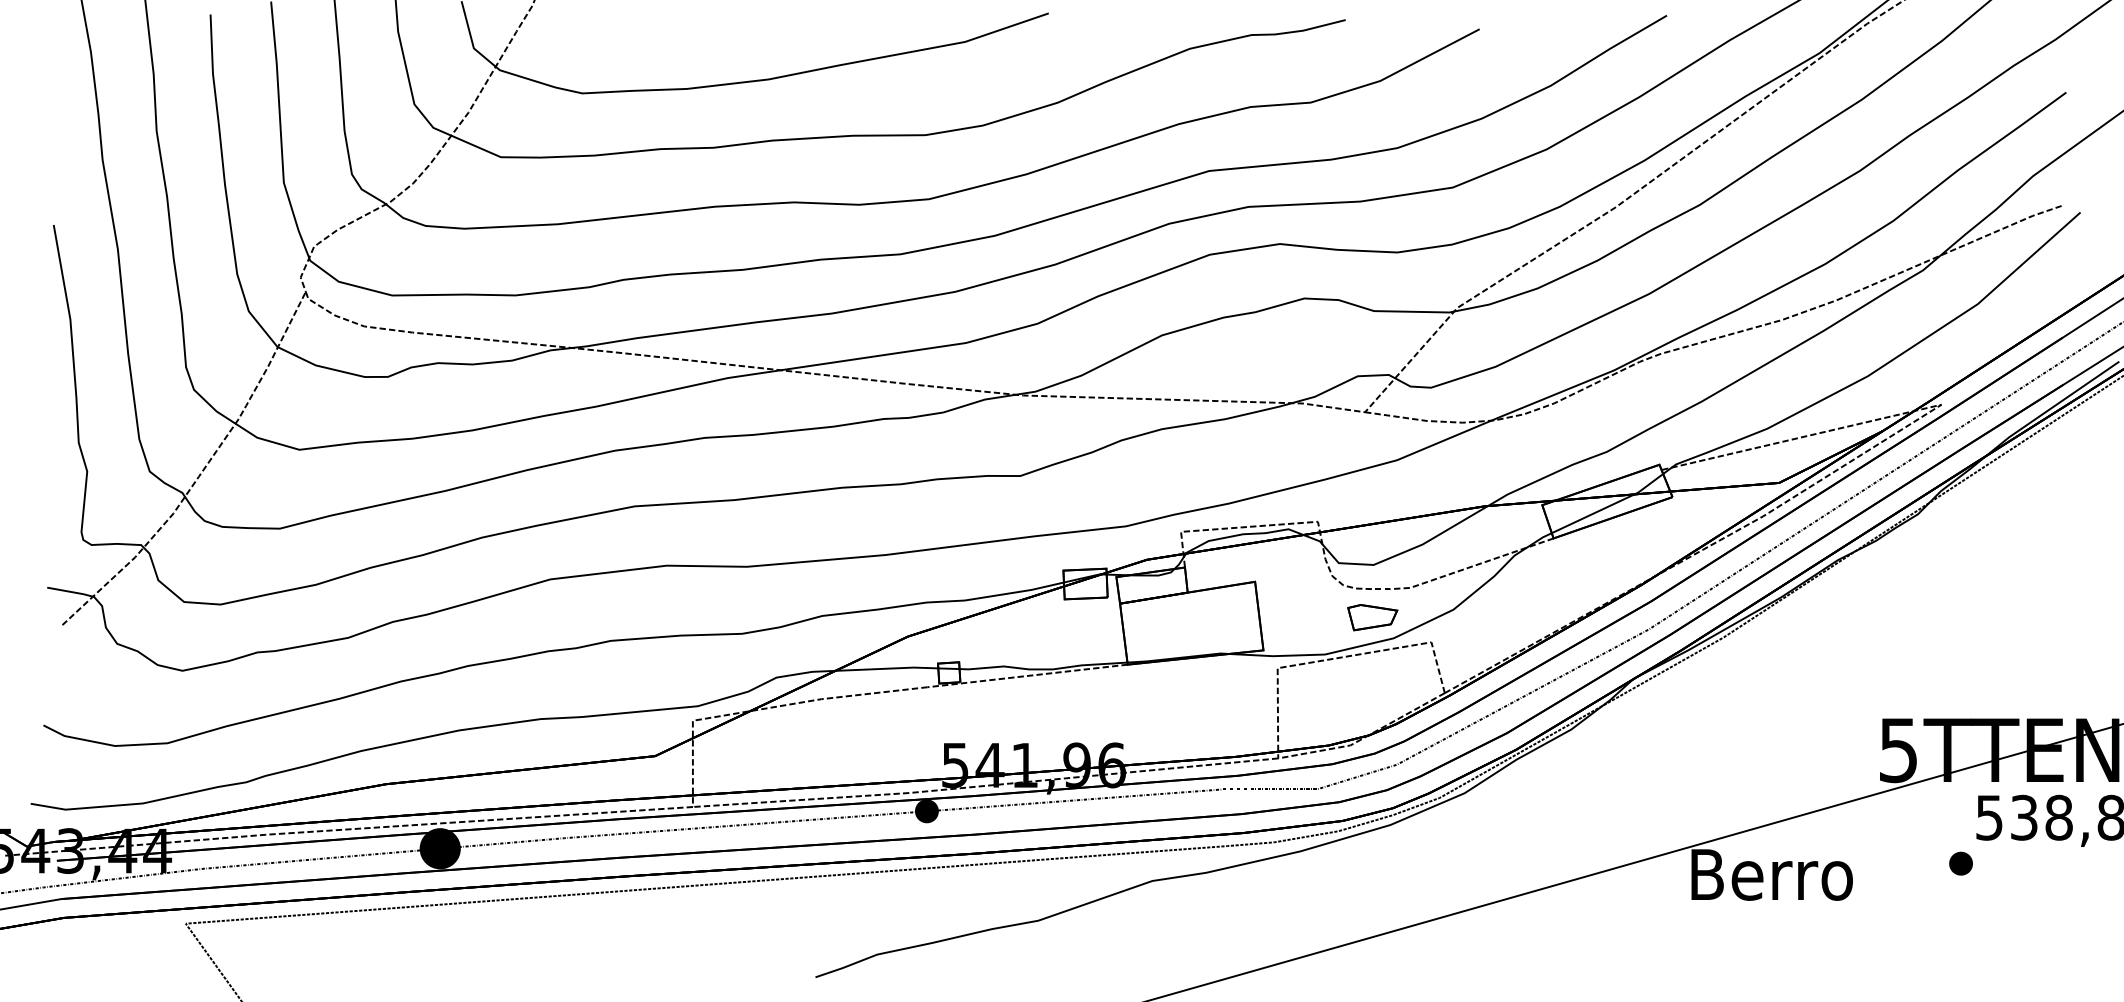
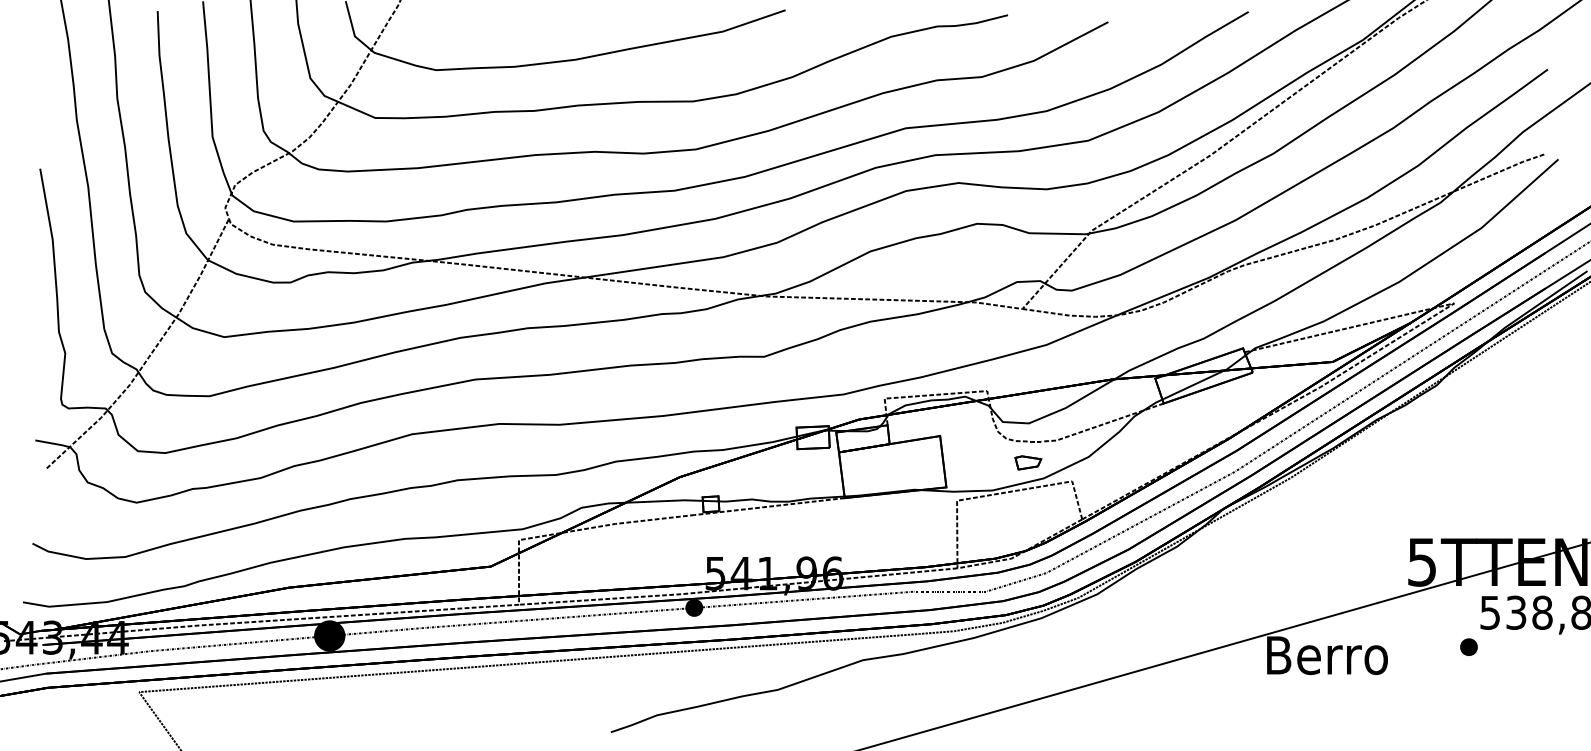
part: (1372, 617) -> (1028, 462), size x0.7

